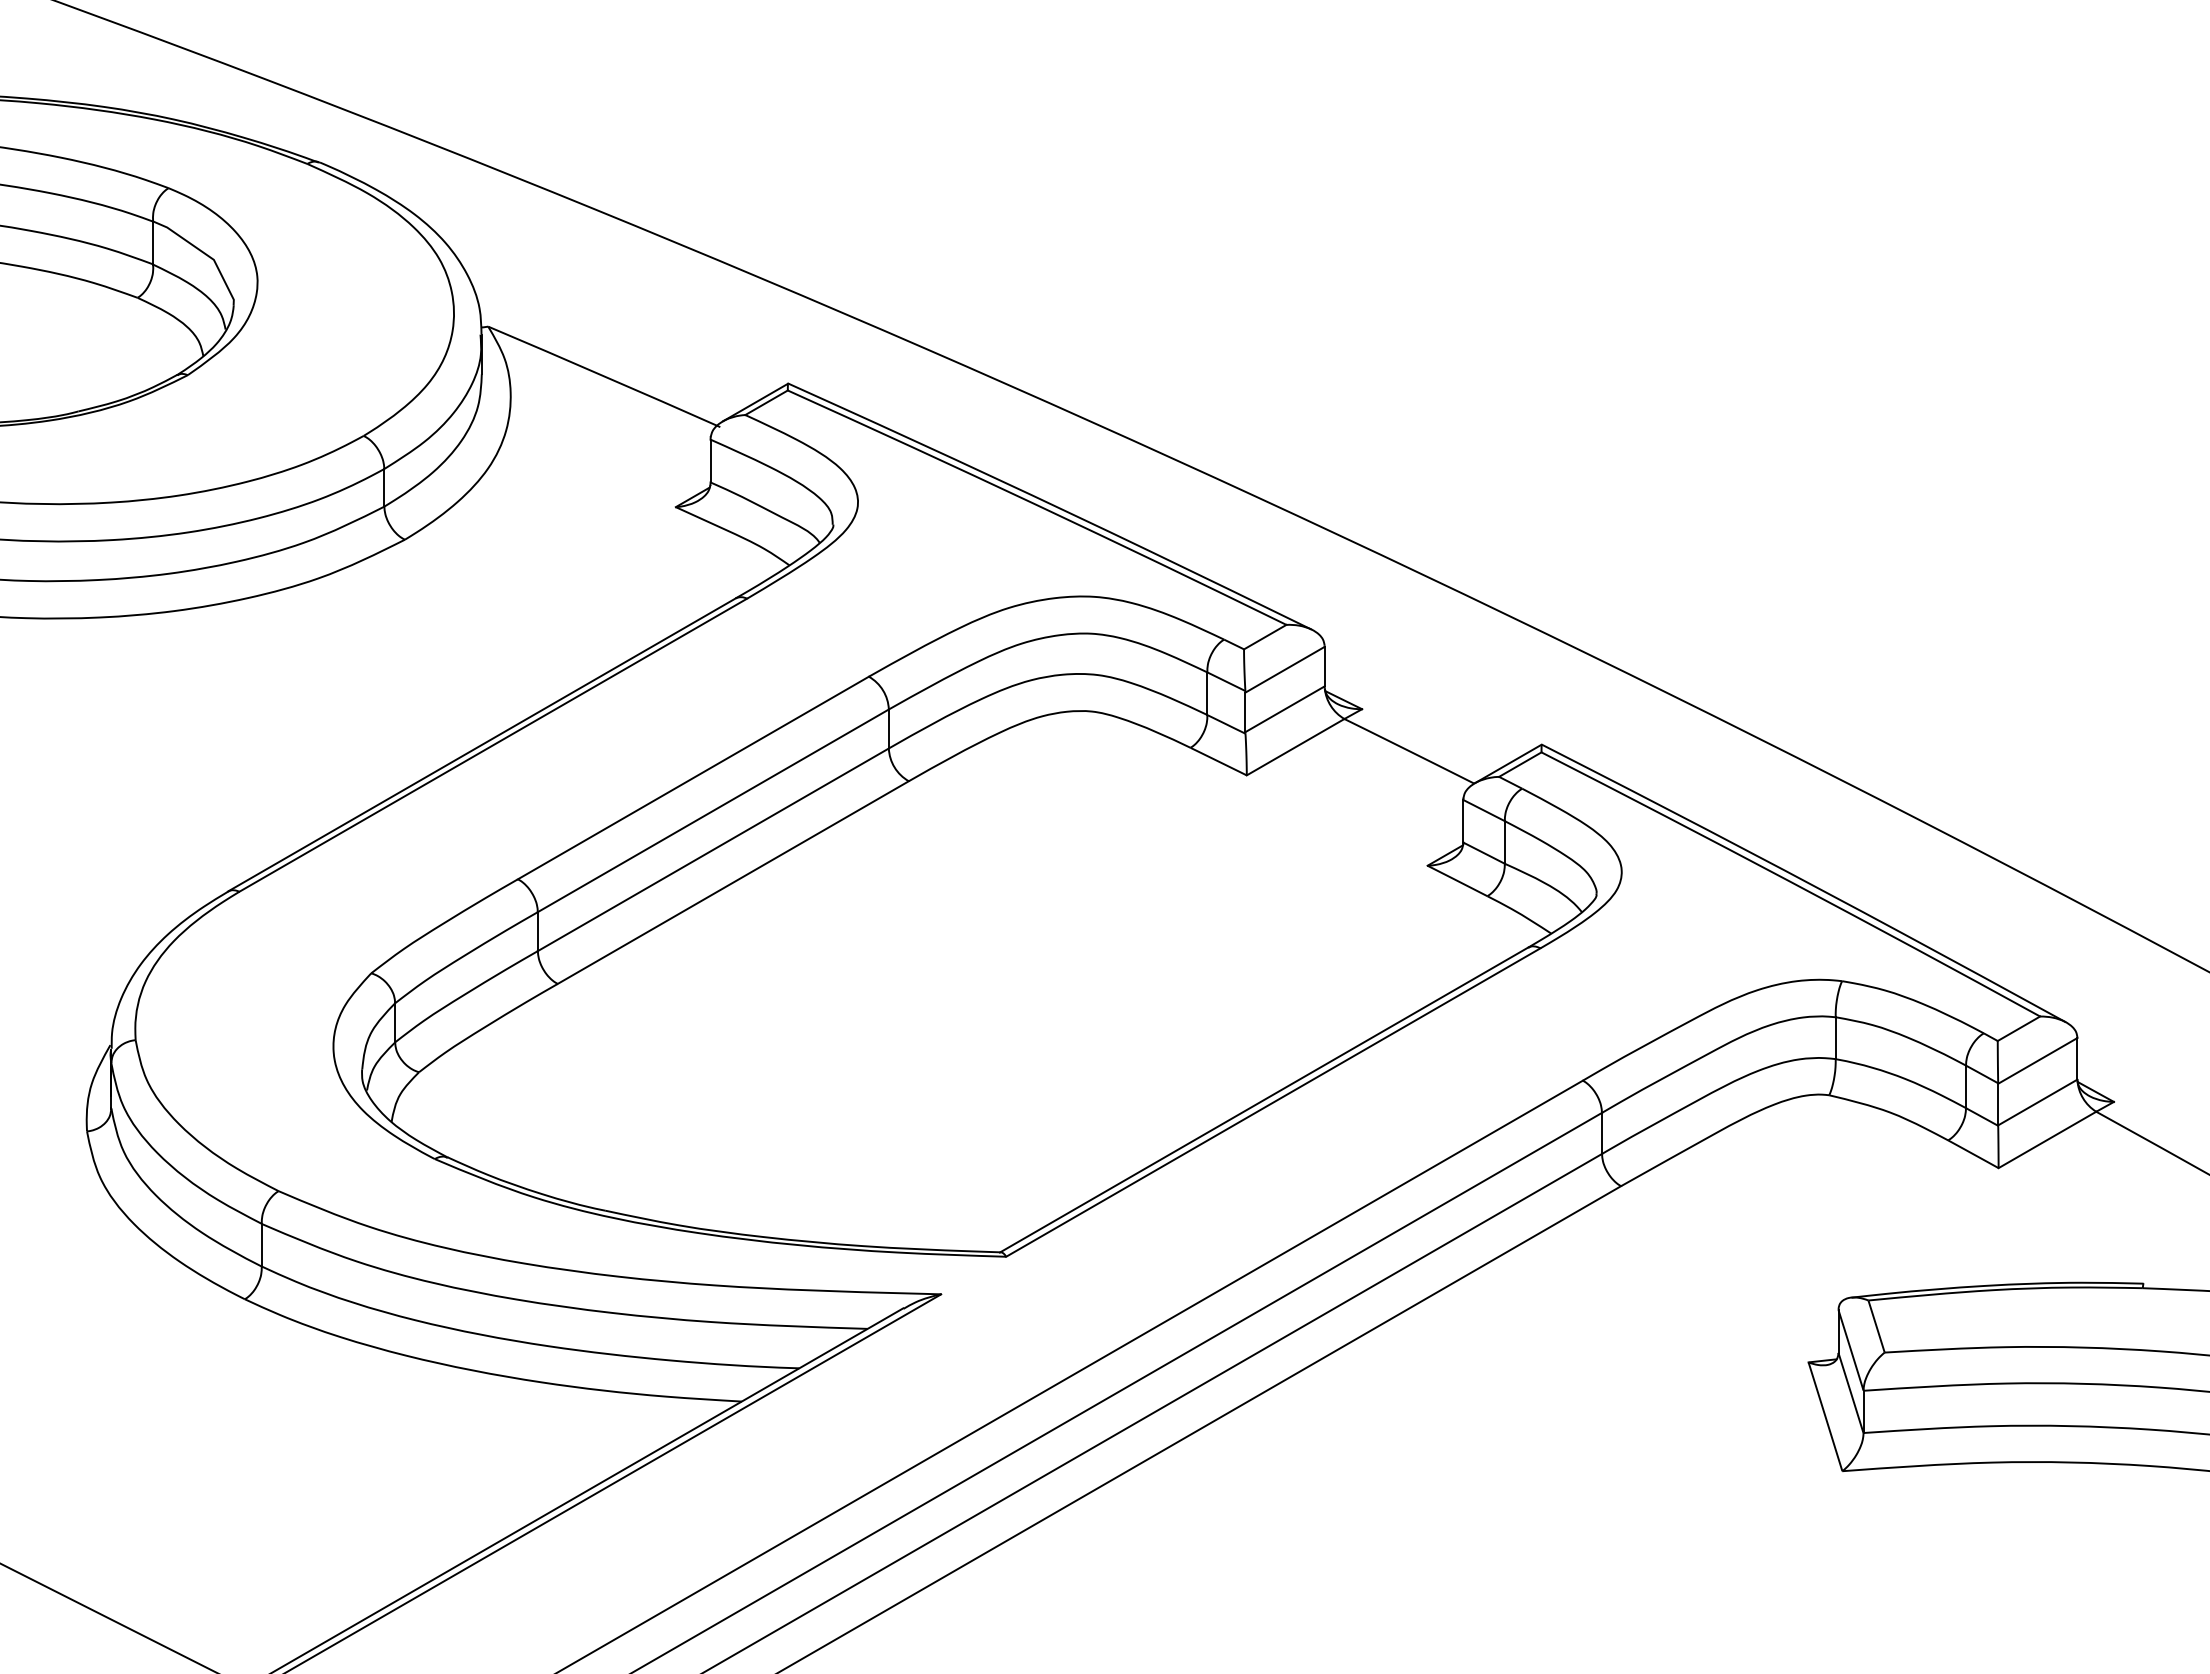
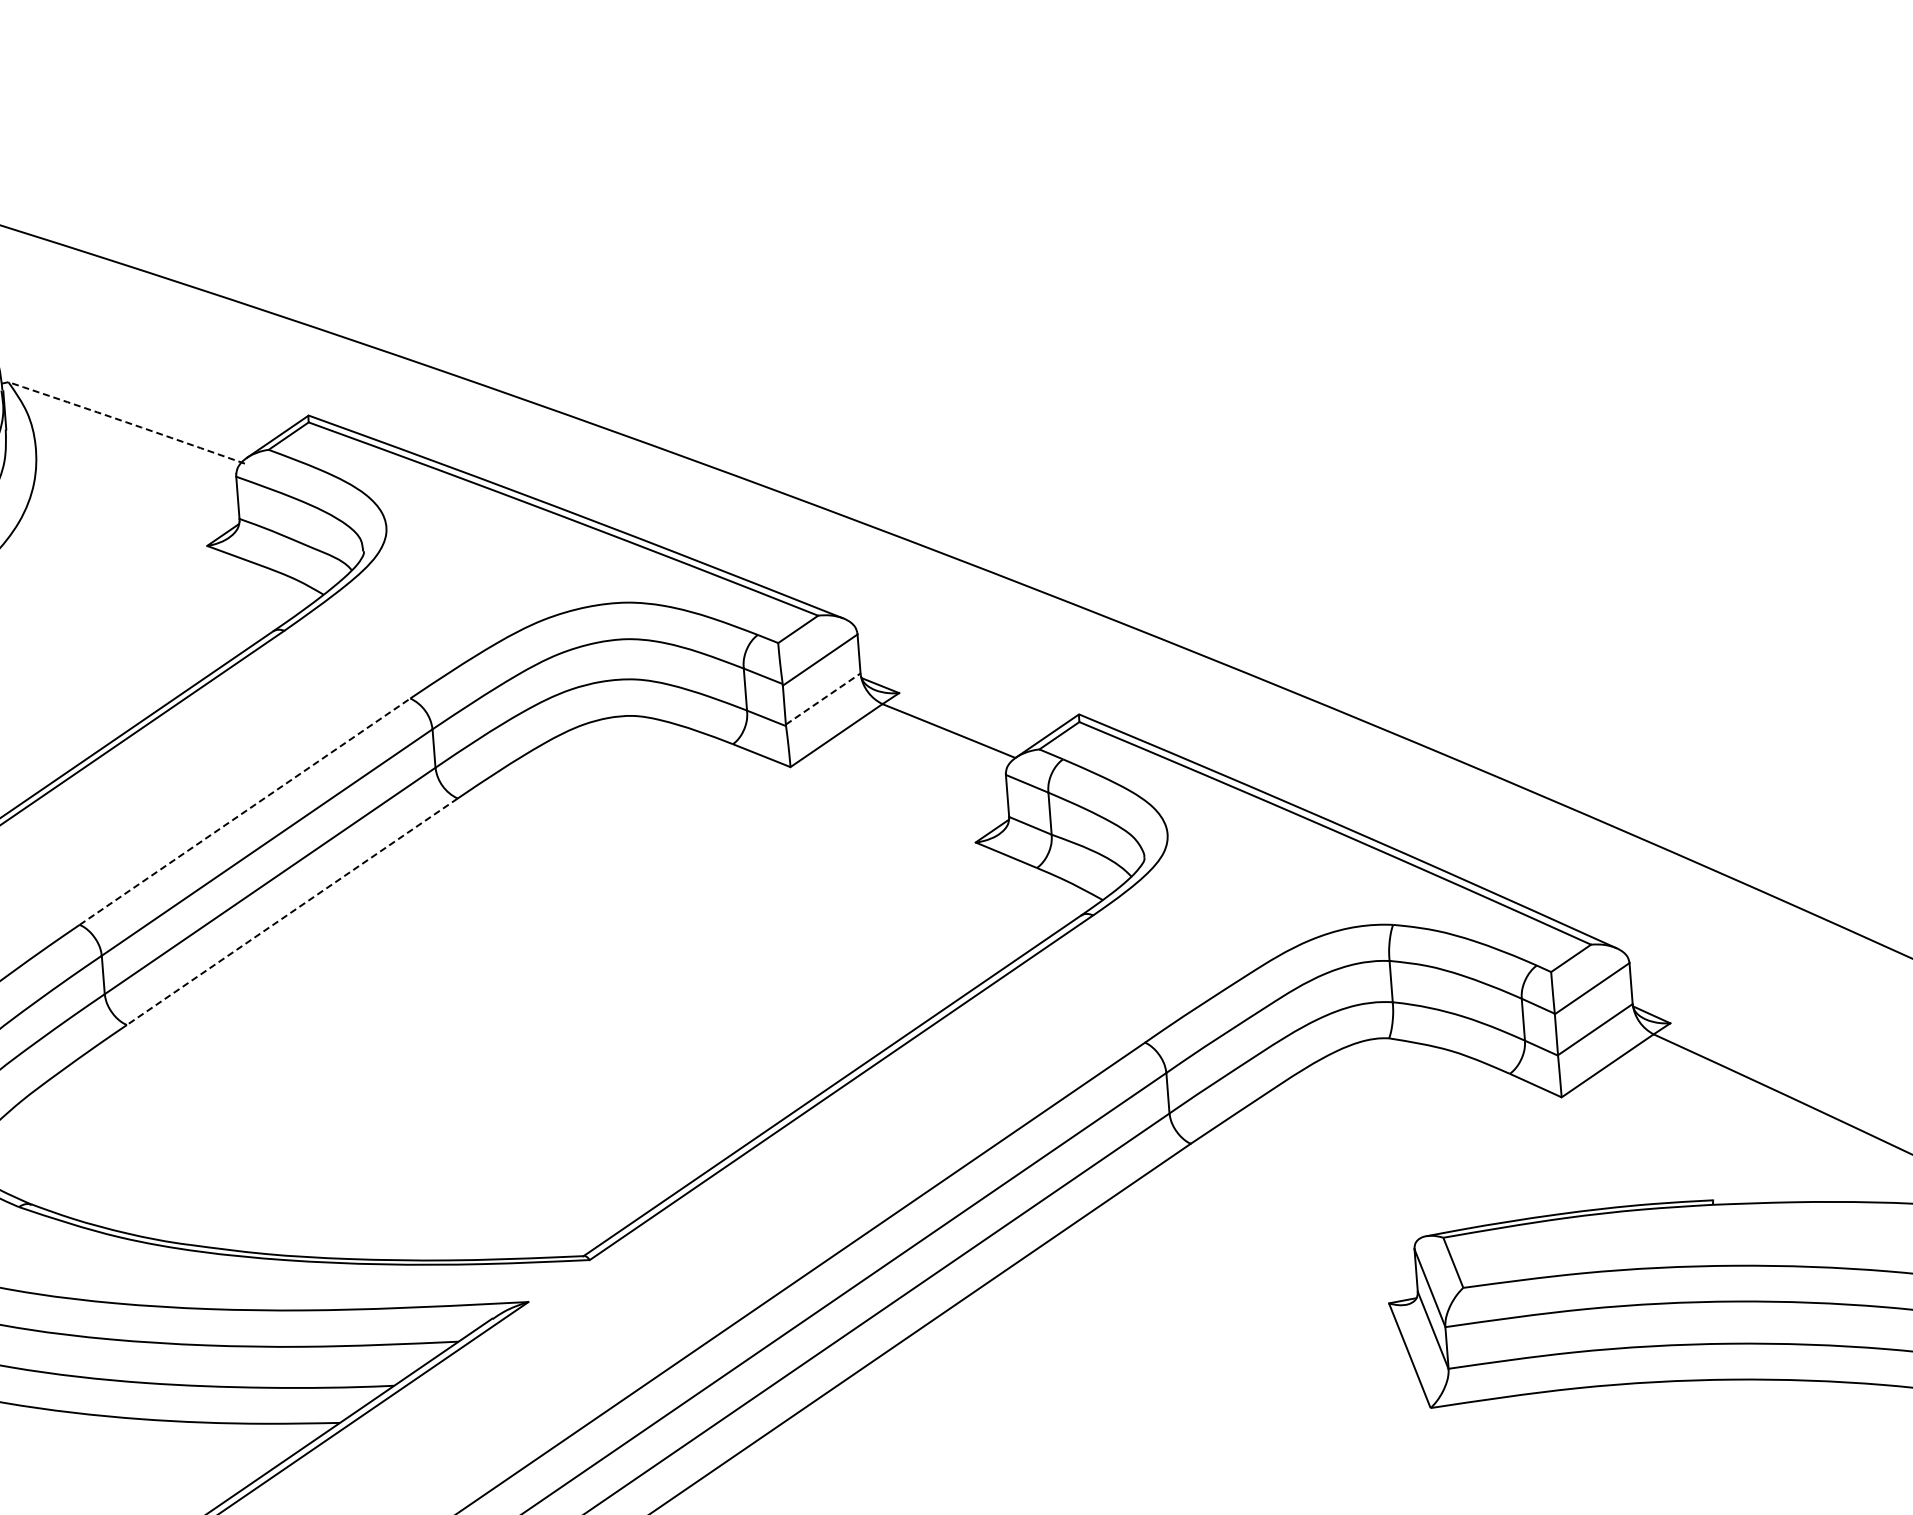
arc: (604, 376) -> (126, 422), solid -> dashed
line: (1285, 709) -> (823, 699), solid -> dashed
line: (693, 778) -> (245, 812), solid -> dashed
line: (733, 882) -> (292, 911), solid -> dashed

